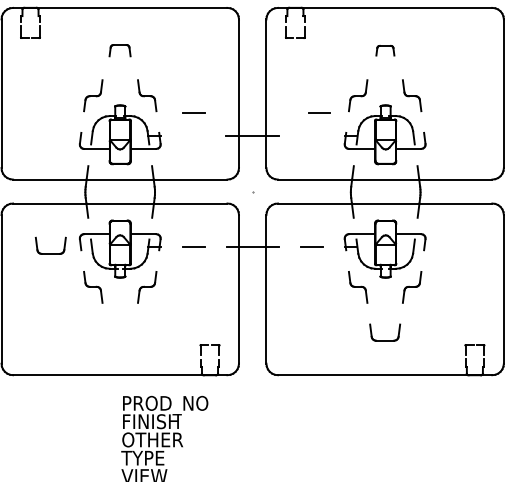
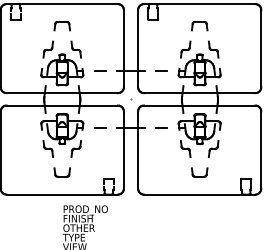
part: (118, 51) -> (61, 26), size x1.43
part: (384, 51) -> (199, 26), size x1.67
line: (193, 112) -> (100, 70), moved
line: (319, 112) -> (161, 70), moved
part: (49, 245) -> (61, 172), moved

